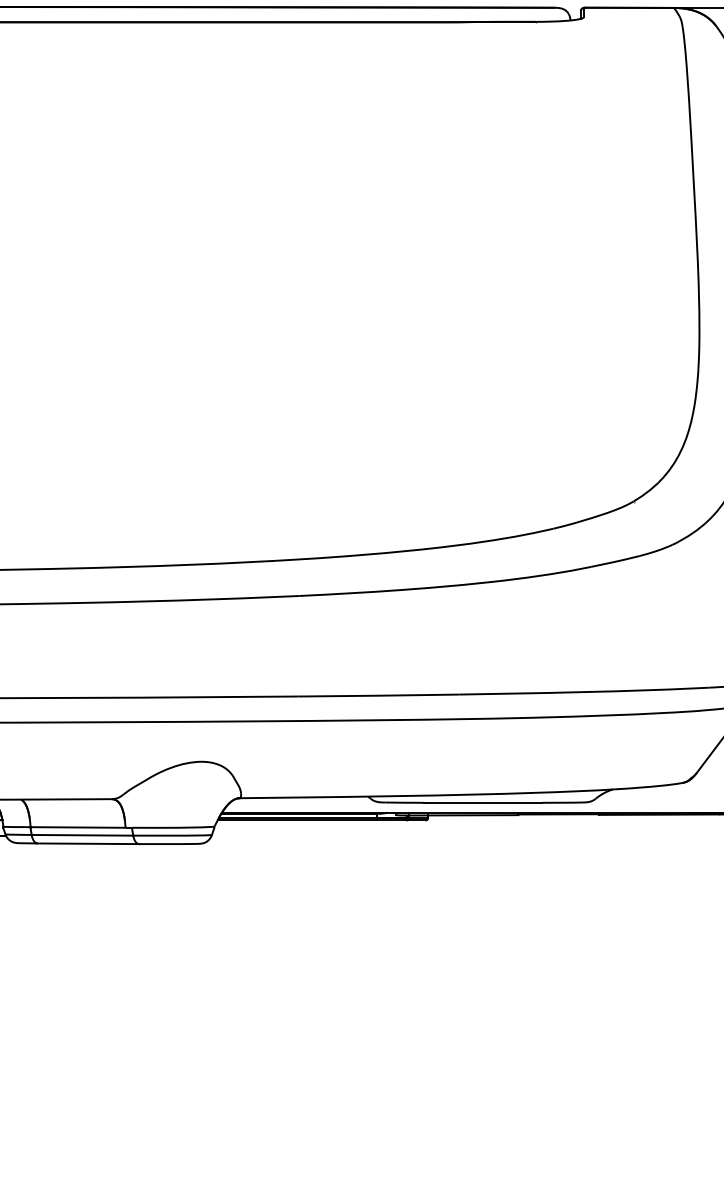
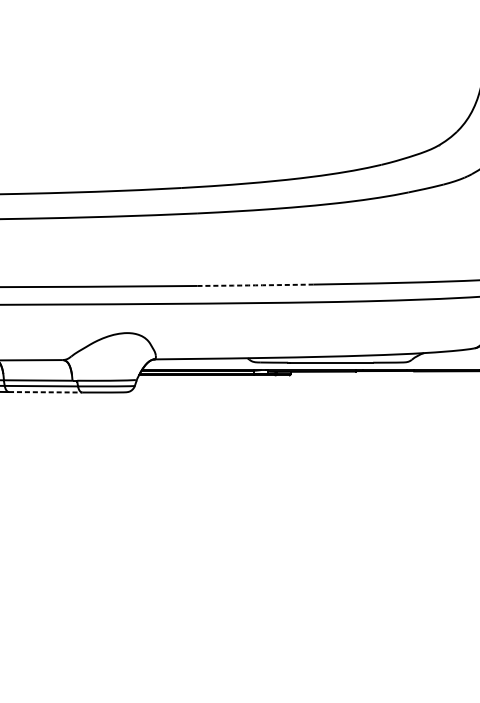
arc: (378, 695) -> (255, 285), solid -> dashed
line: (88, 843) -> (45, 392), solid -> dashed

